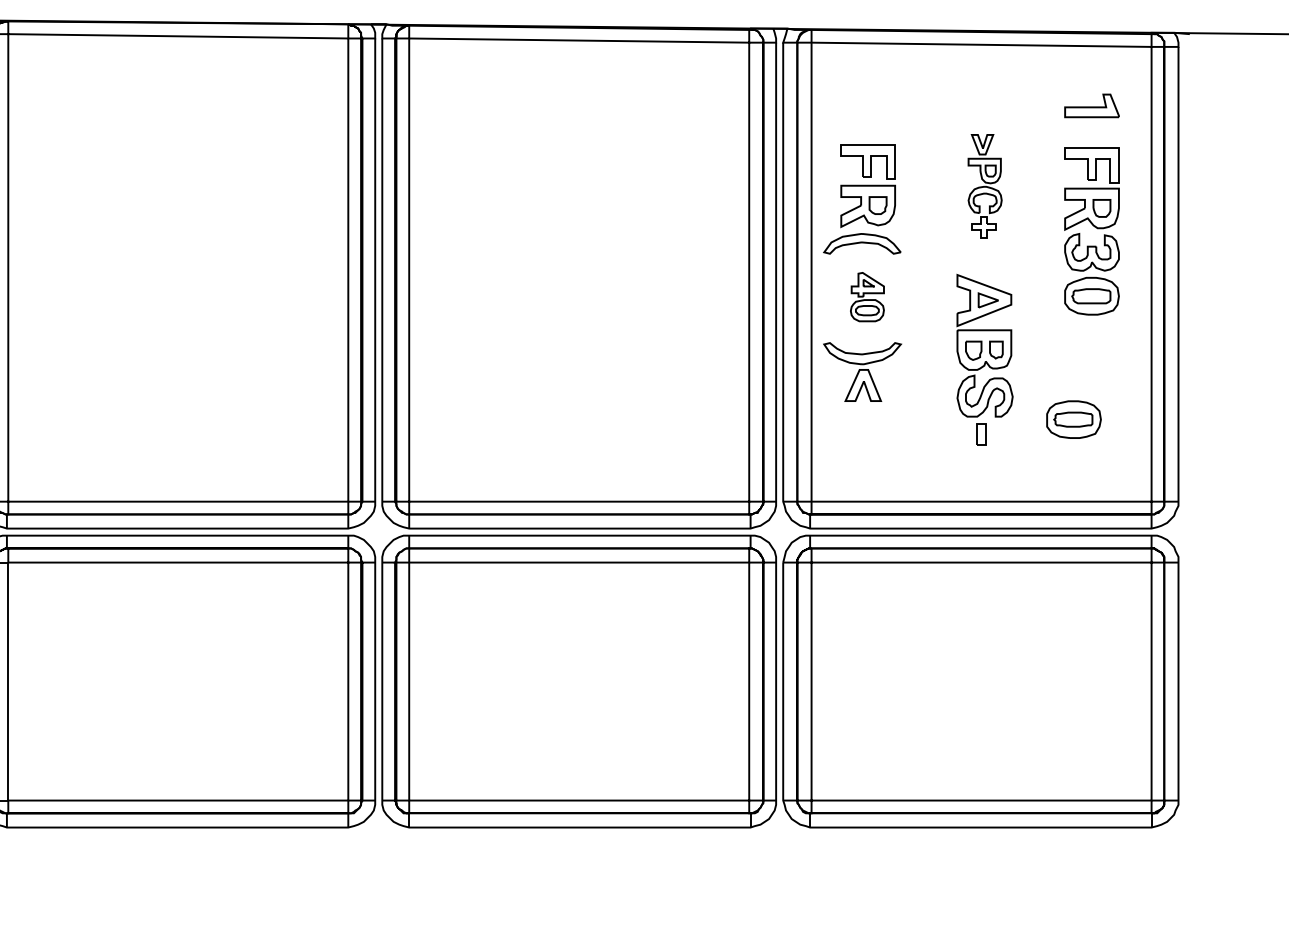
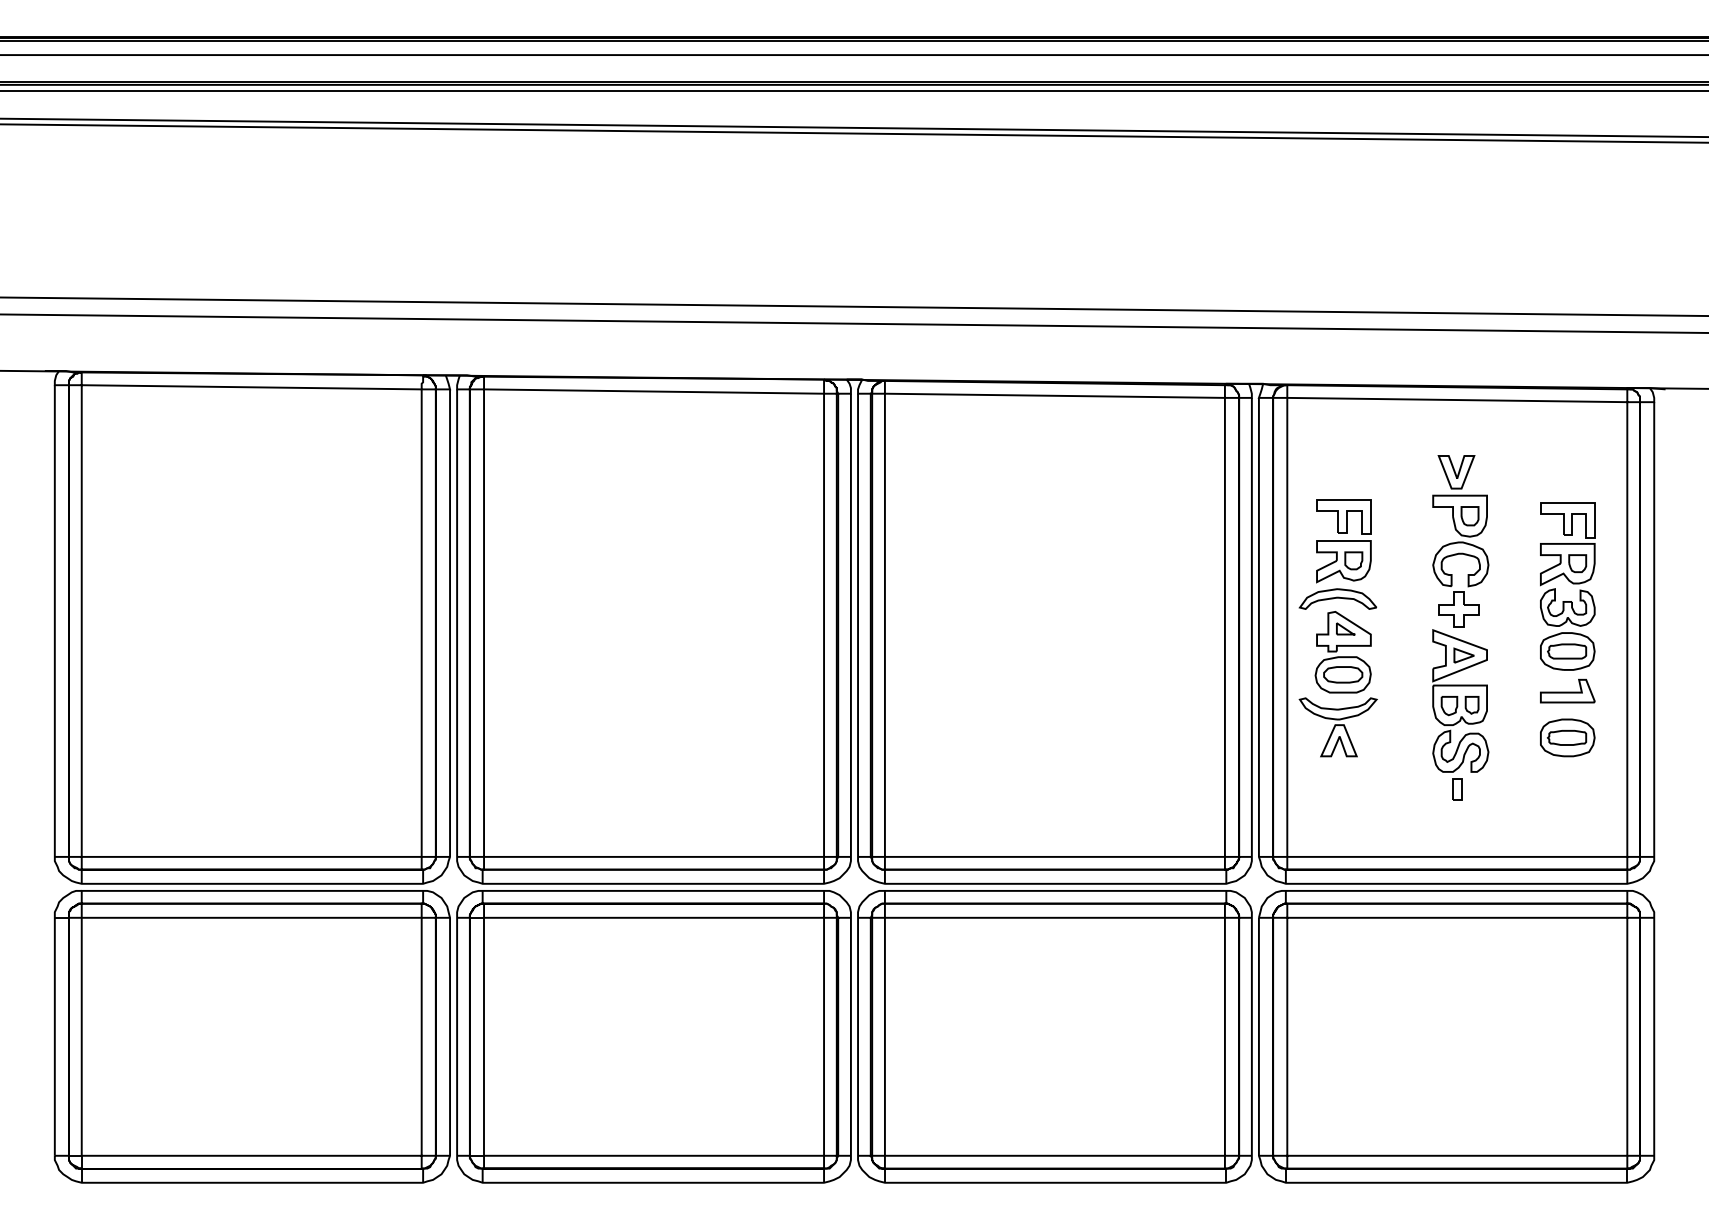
part: (1091, 105) -> (1567, 690), moved
part: (984, 186) -> (1460, 541), size x1.67
part: (866, 297) -> (1342, 652), size x1.67
part: (1073, 419) -> (1567, 737), moved

